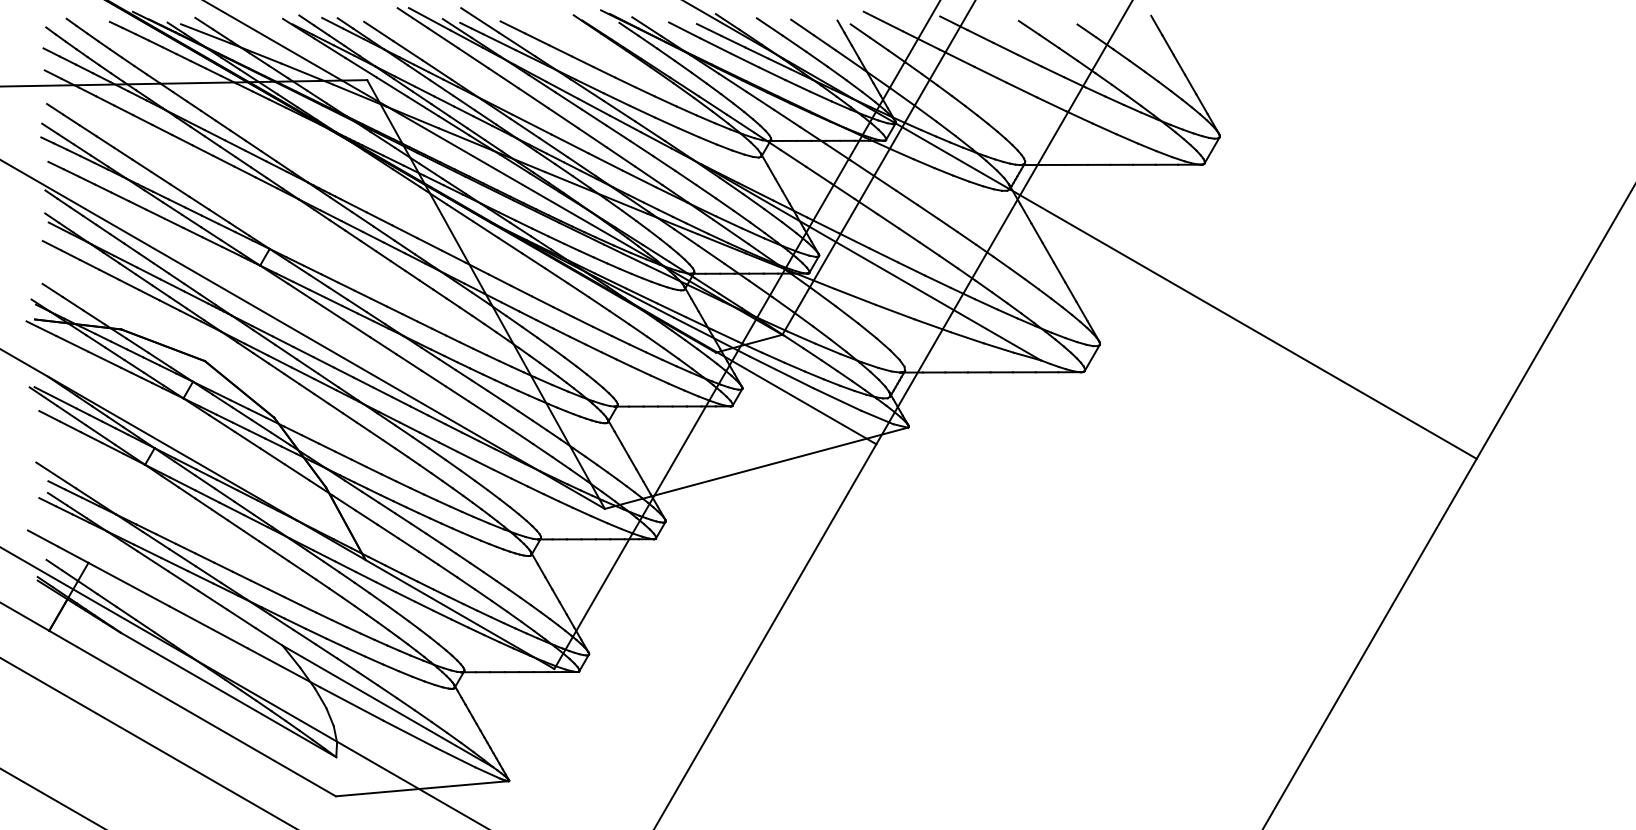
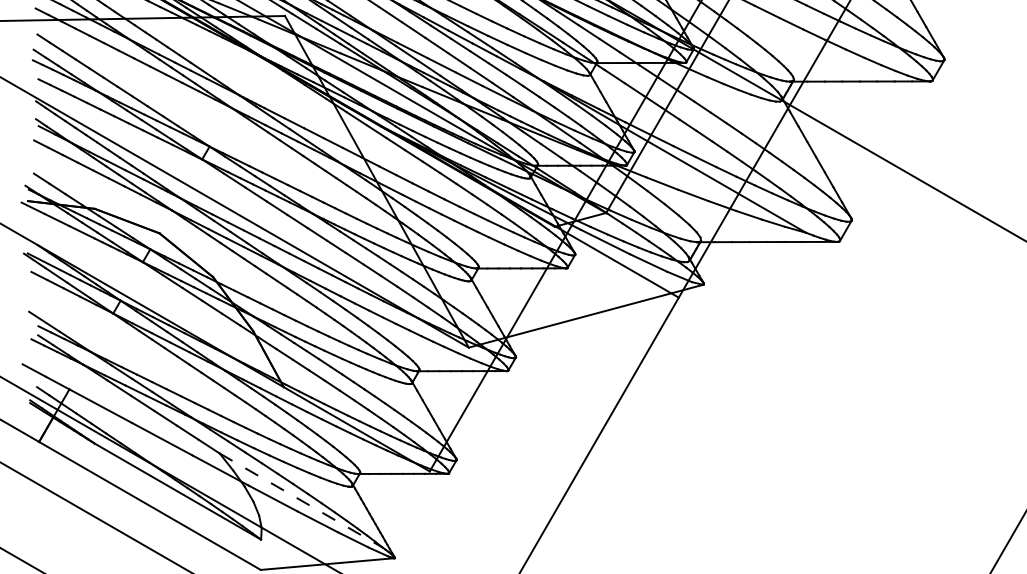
line: (387, 706) -> (300, 500), solid -> dashed

